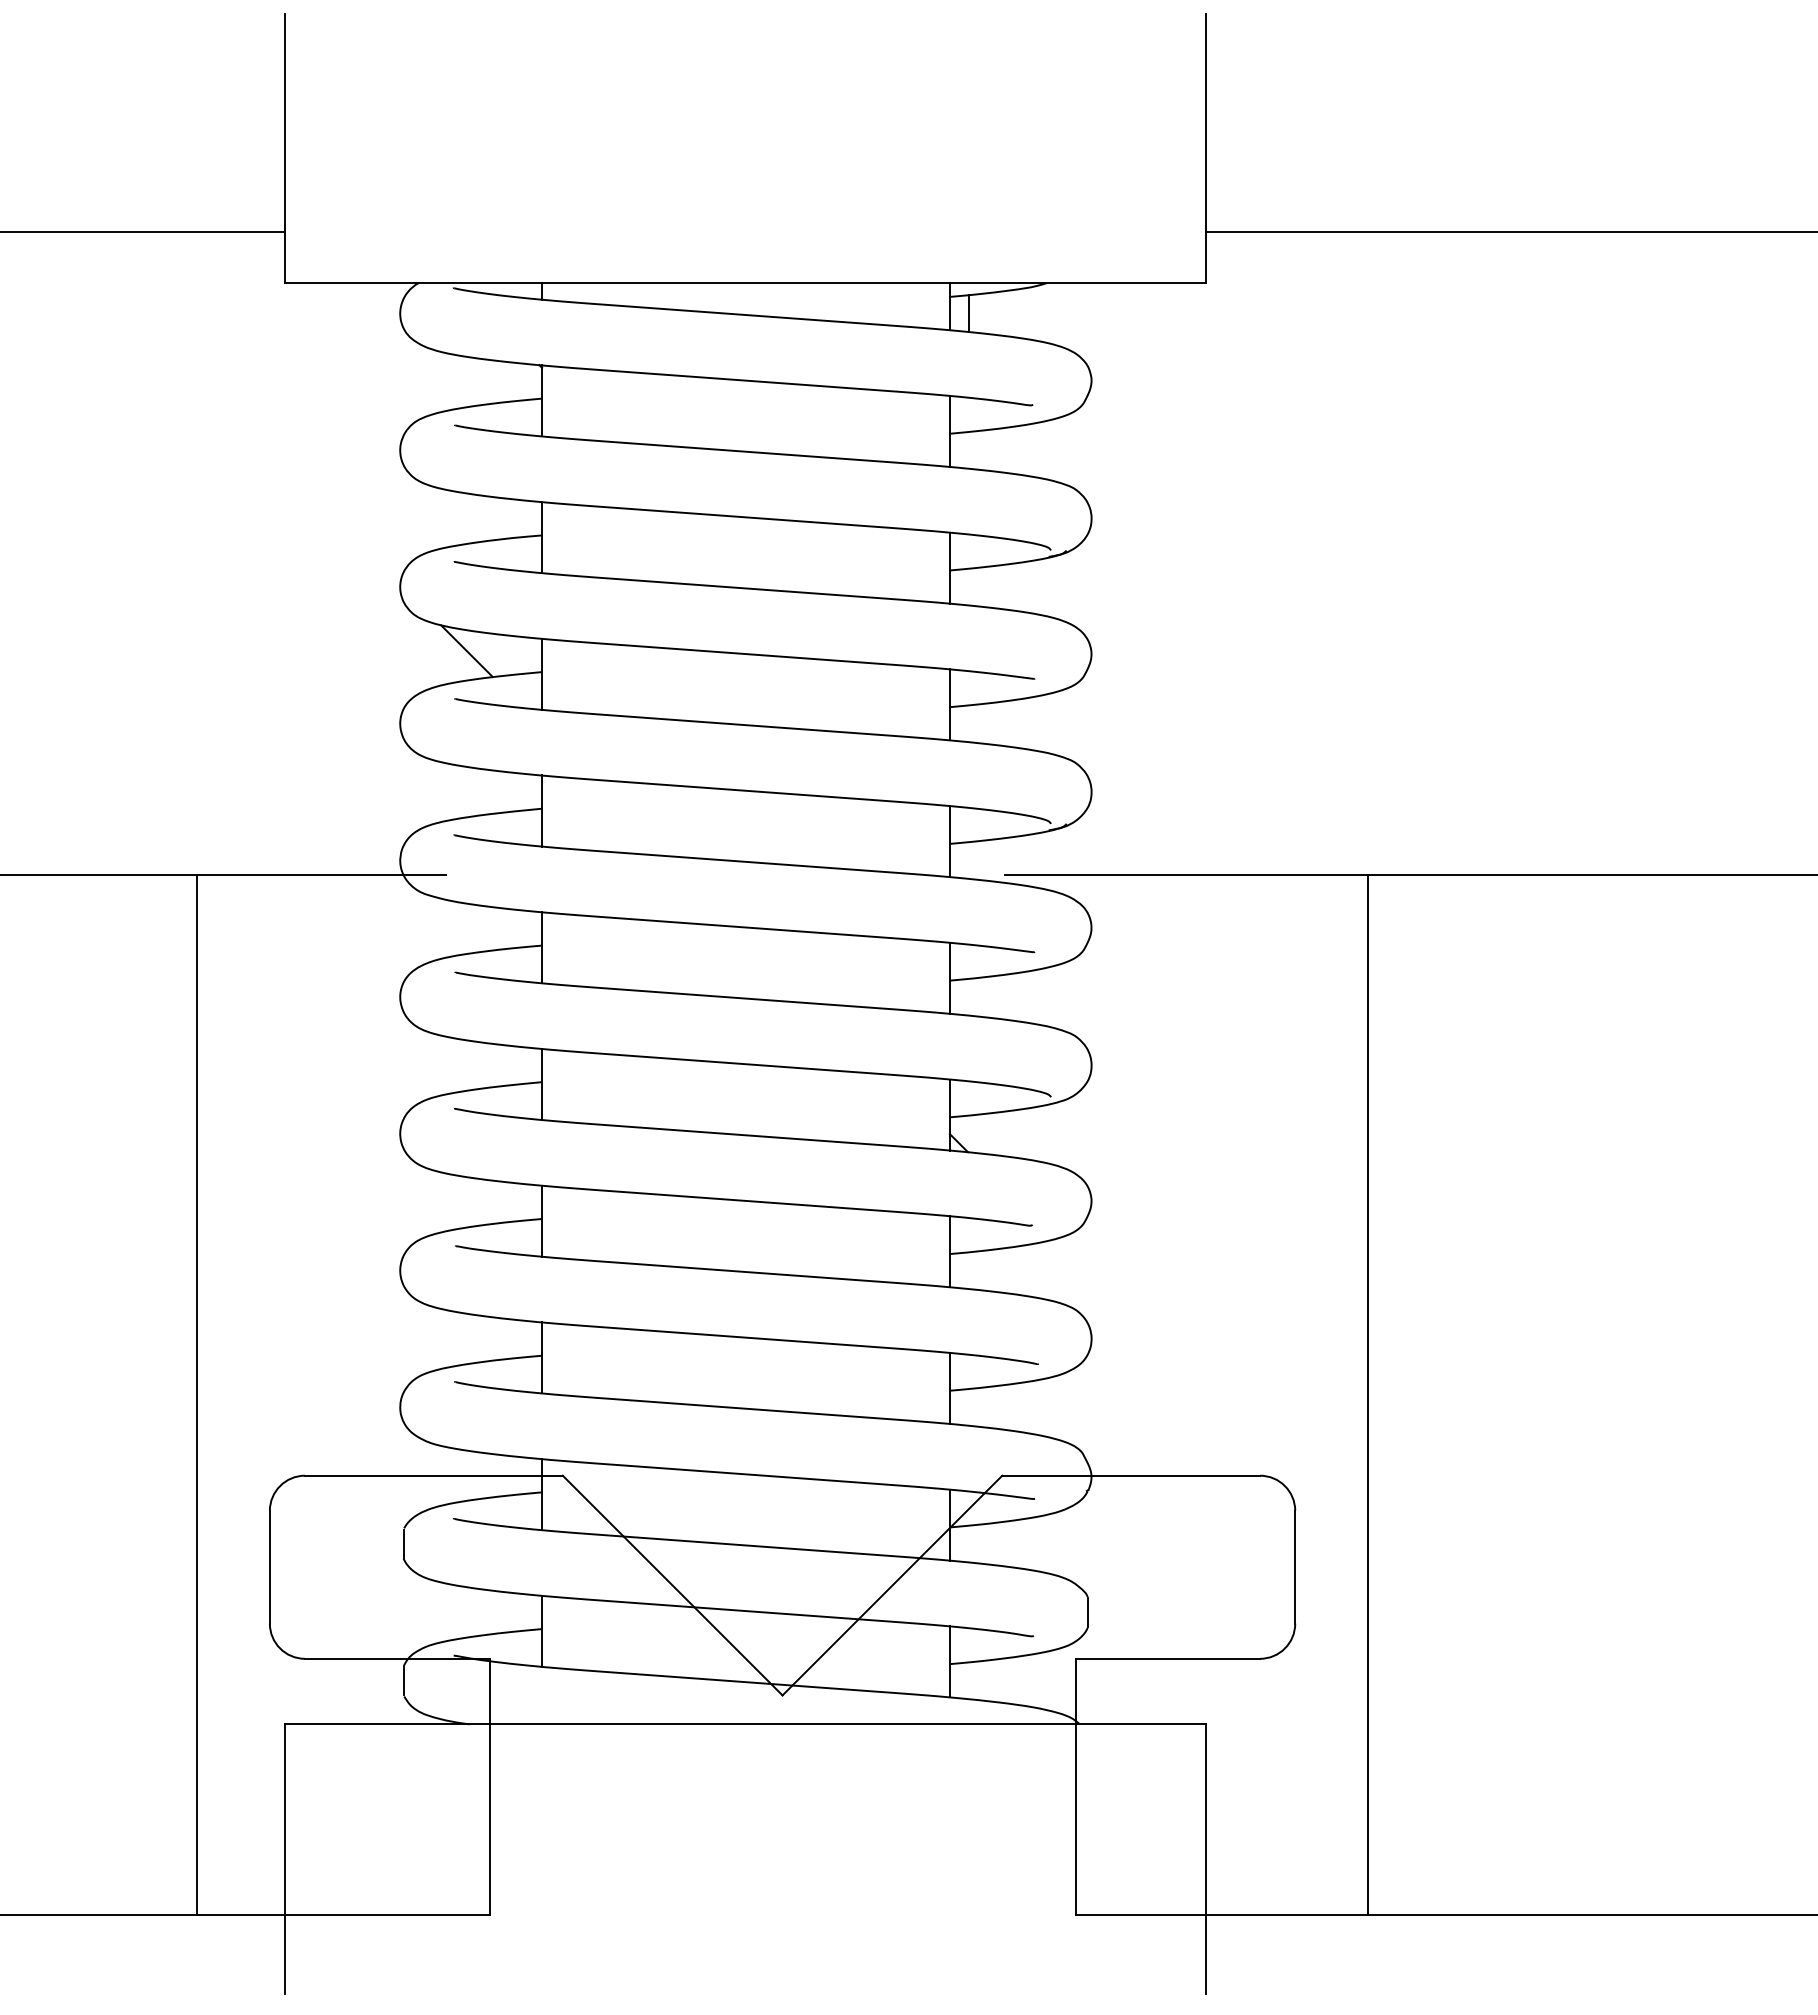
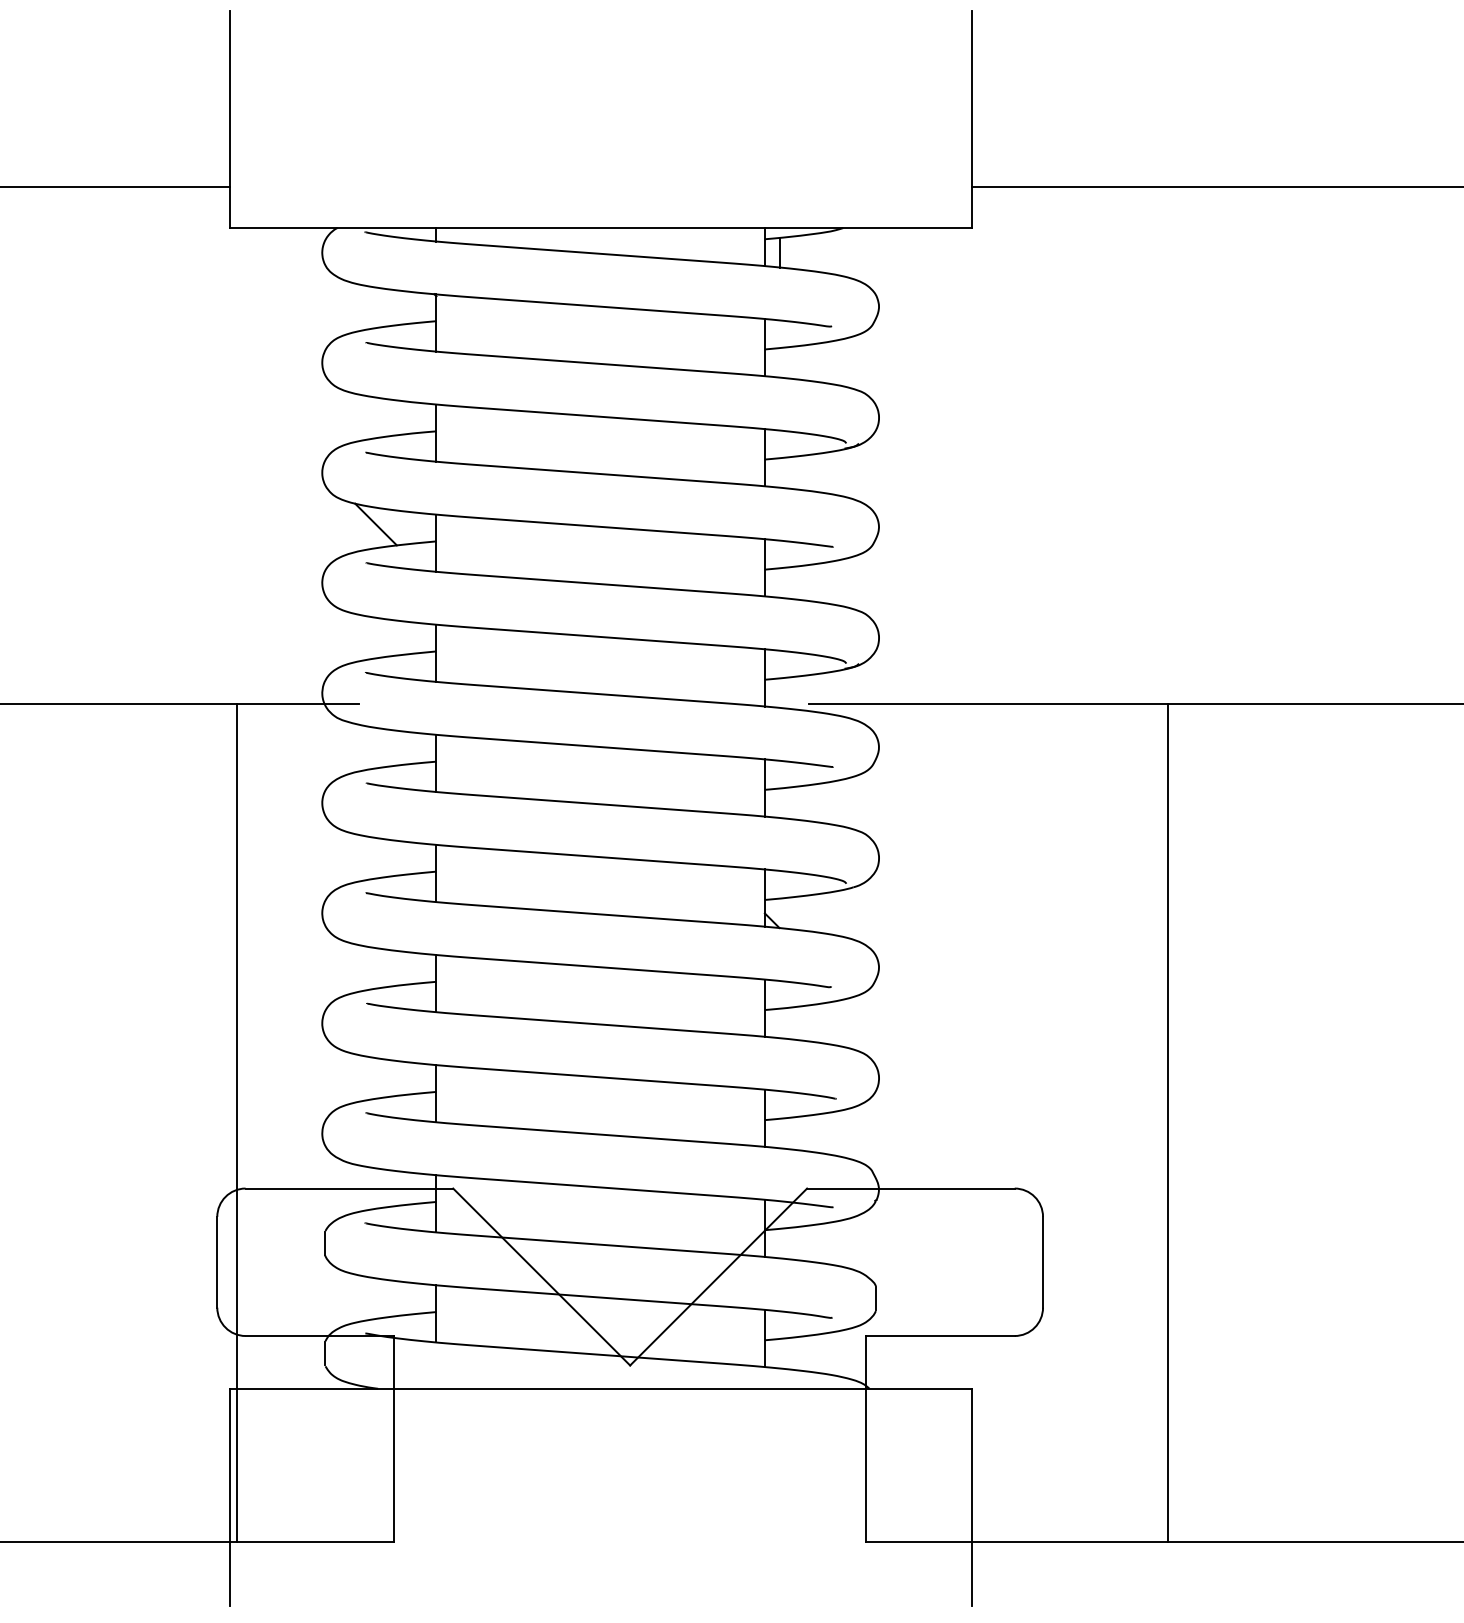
line: (196, 1394) -> (237, 1123), moved
line: (1368, 1394) -> (1168, 1123), moved

